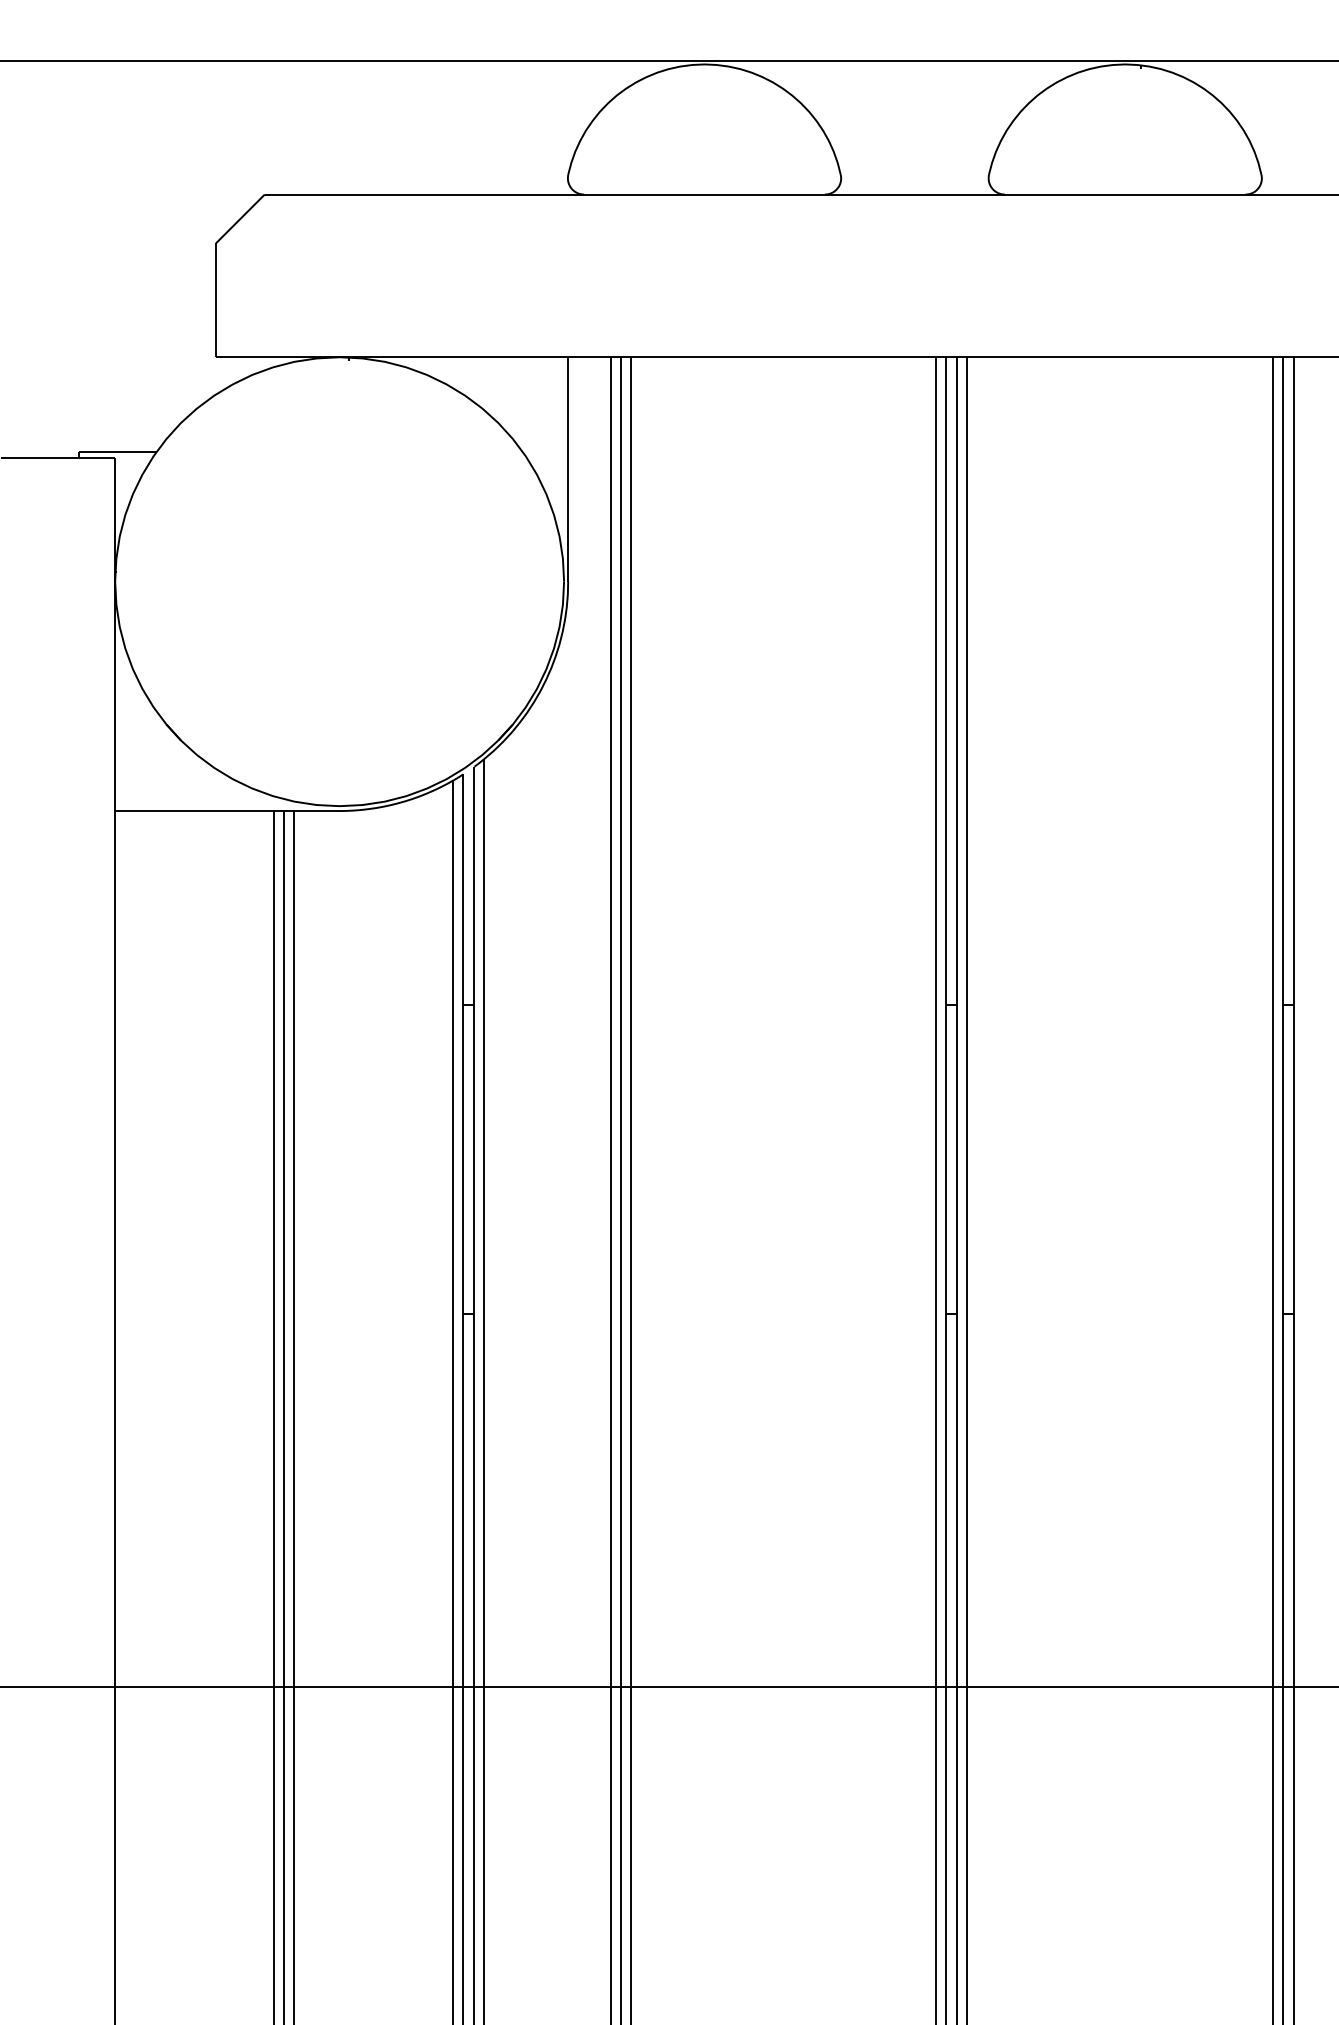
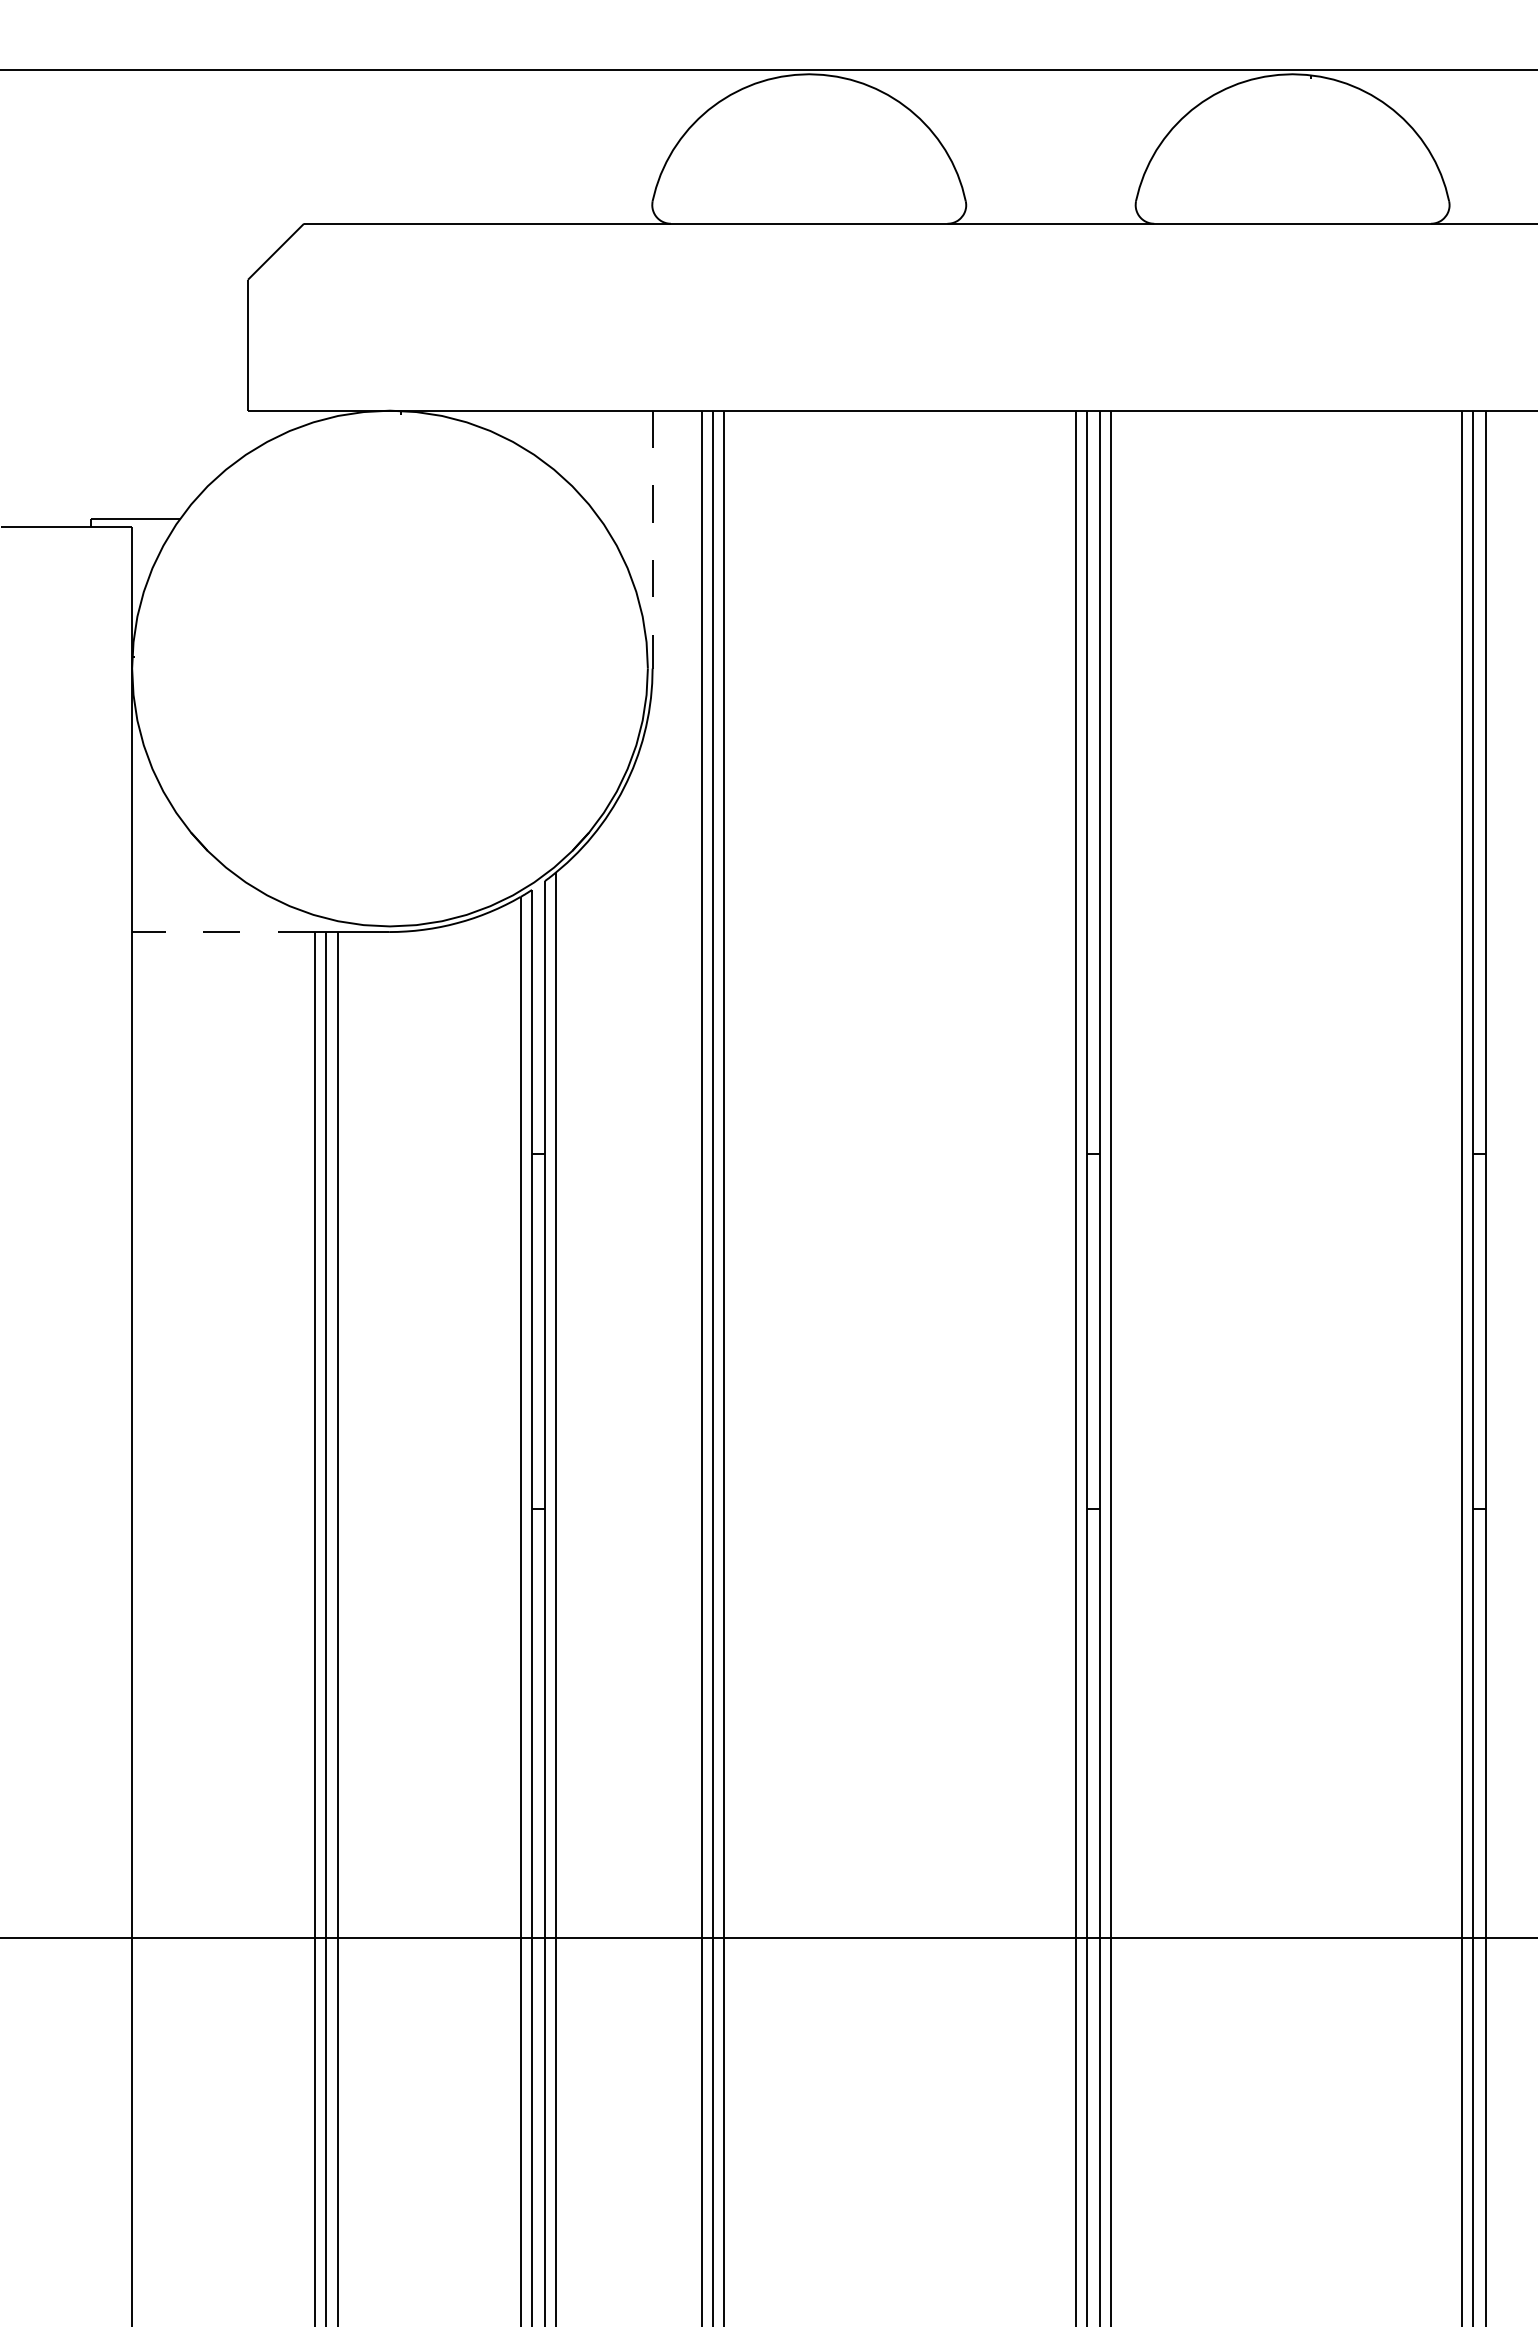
line: (568, 469) -> (652, 539), solid -> dashed
line: (194, 811) -> (223, 932), solid -> dashed

